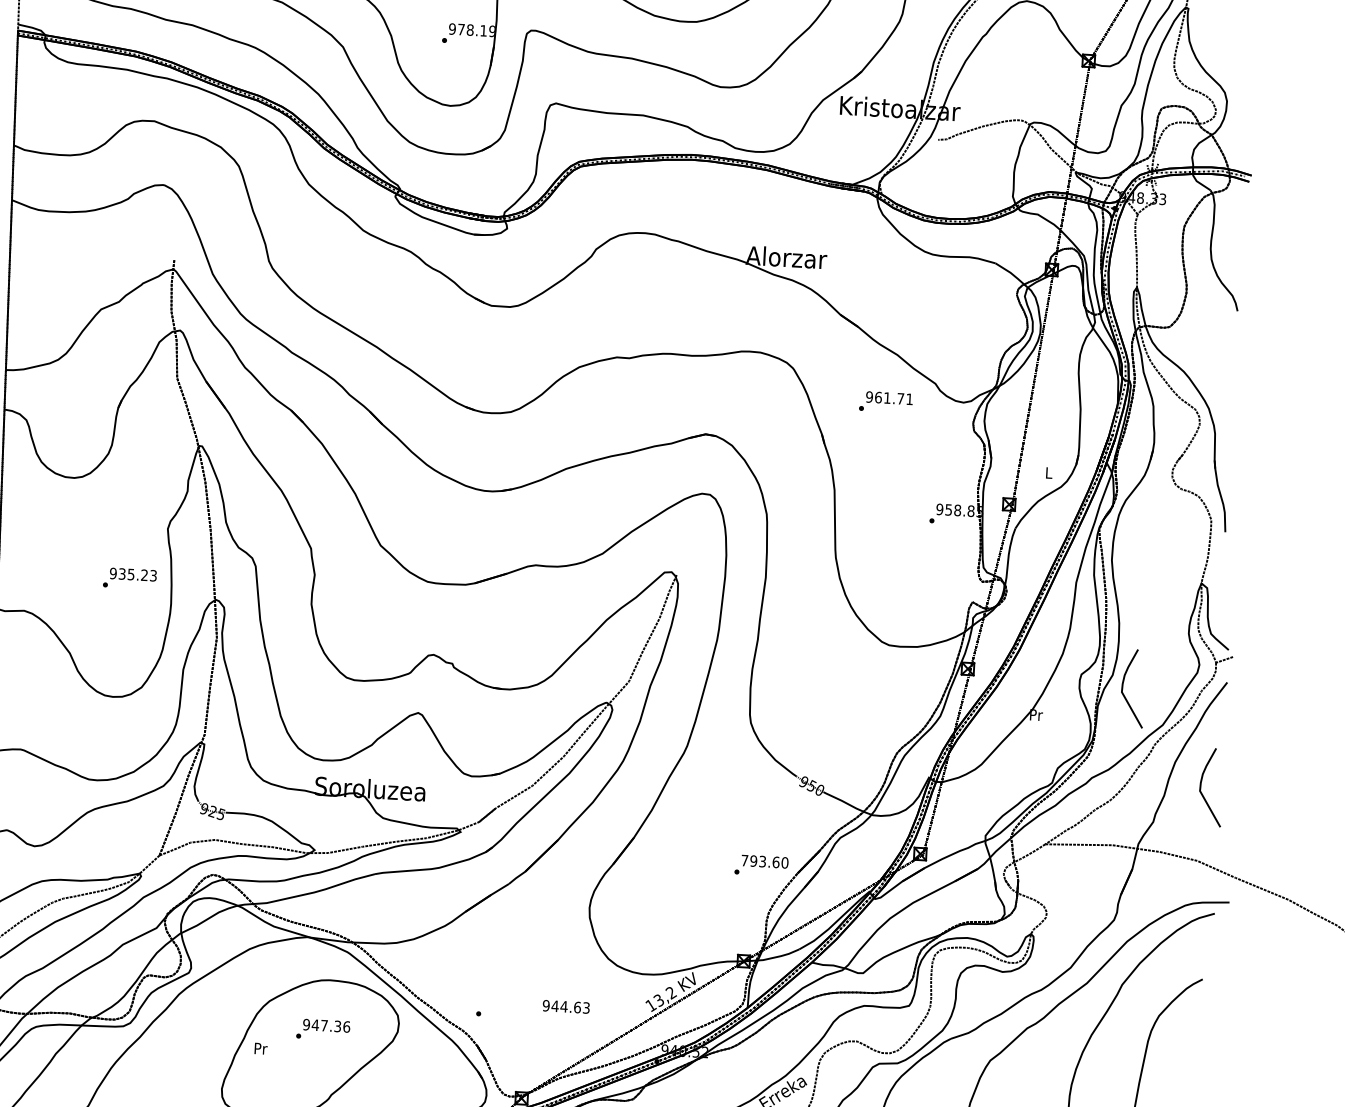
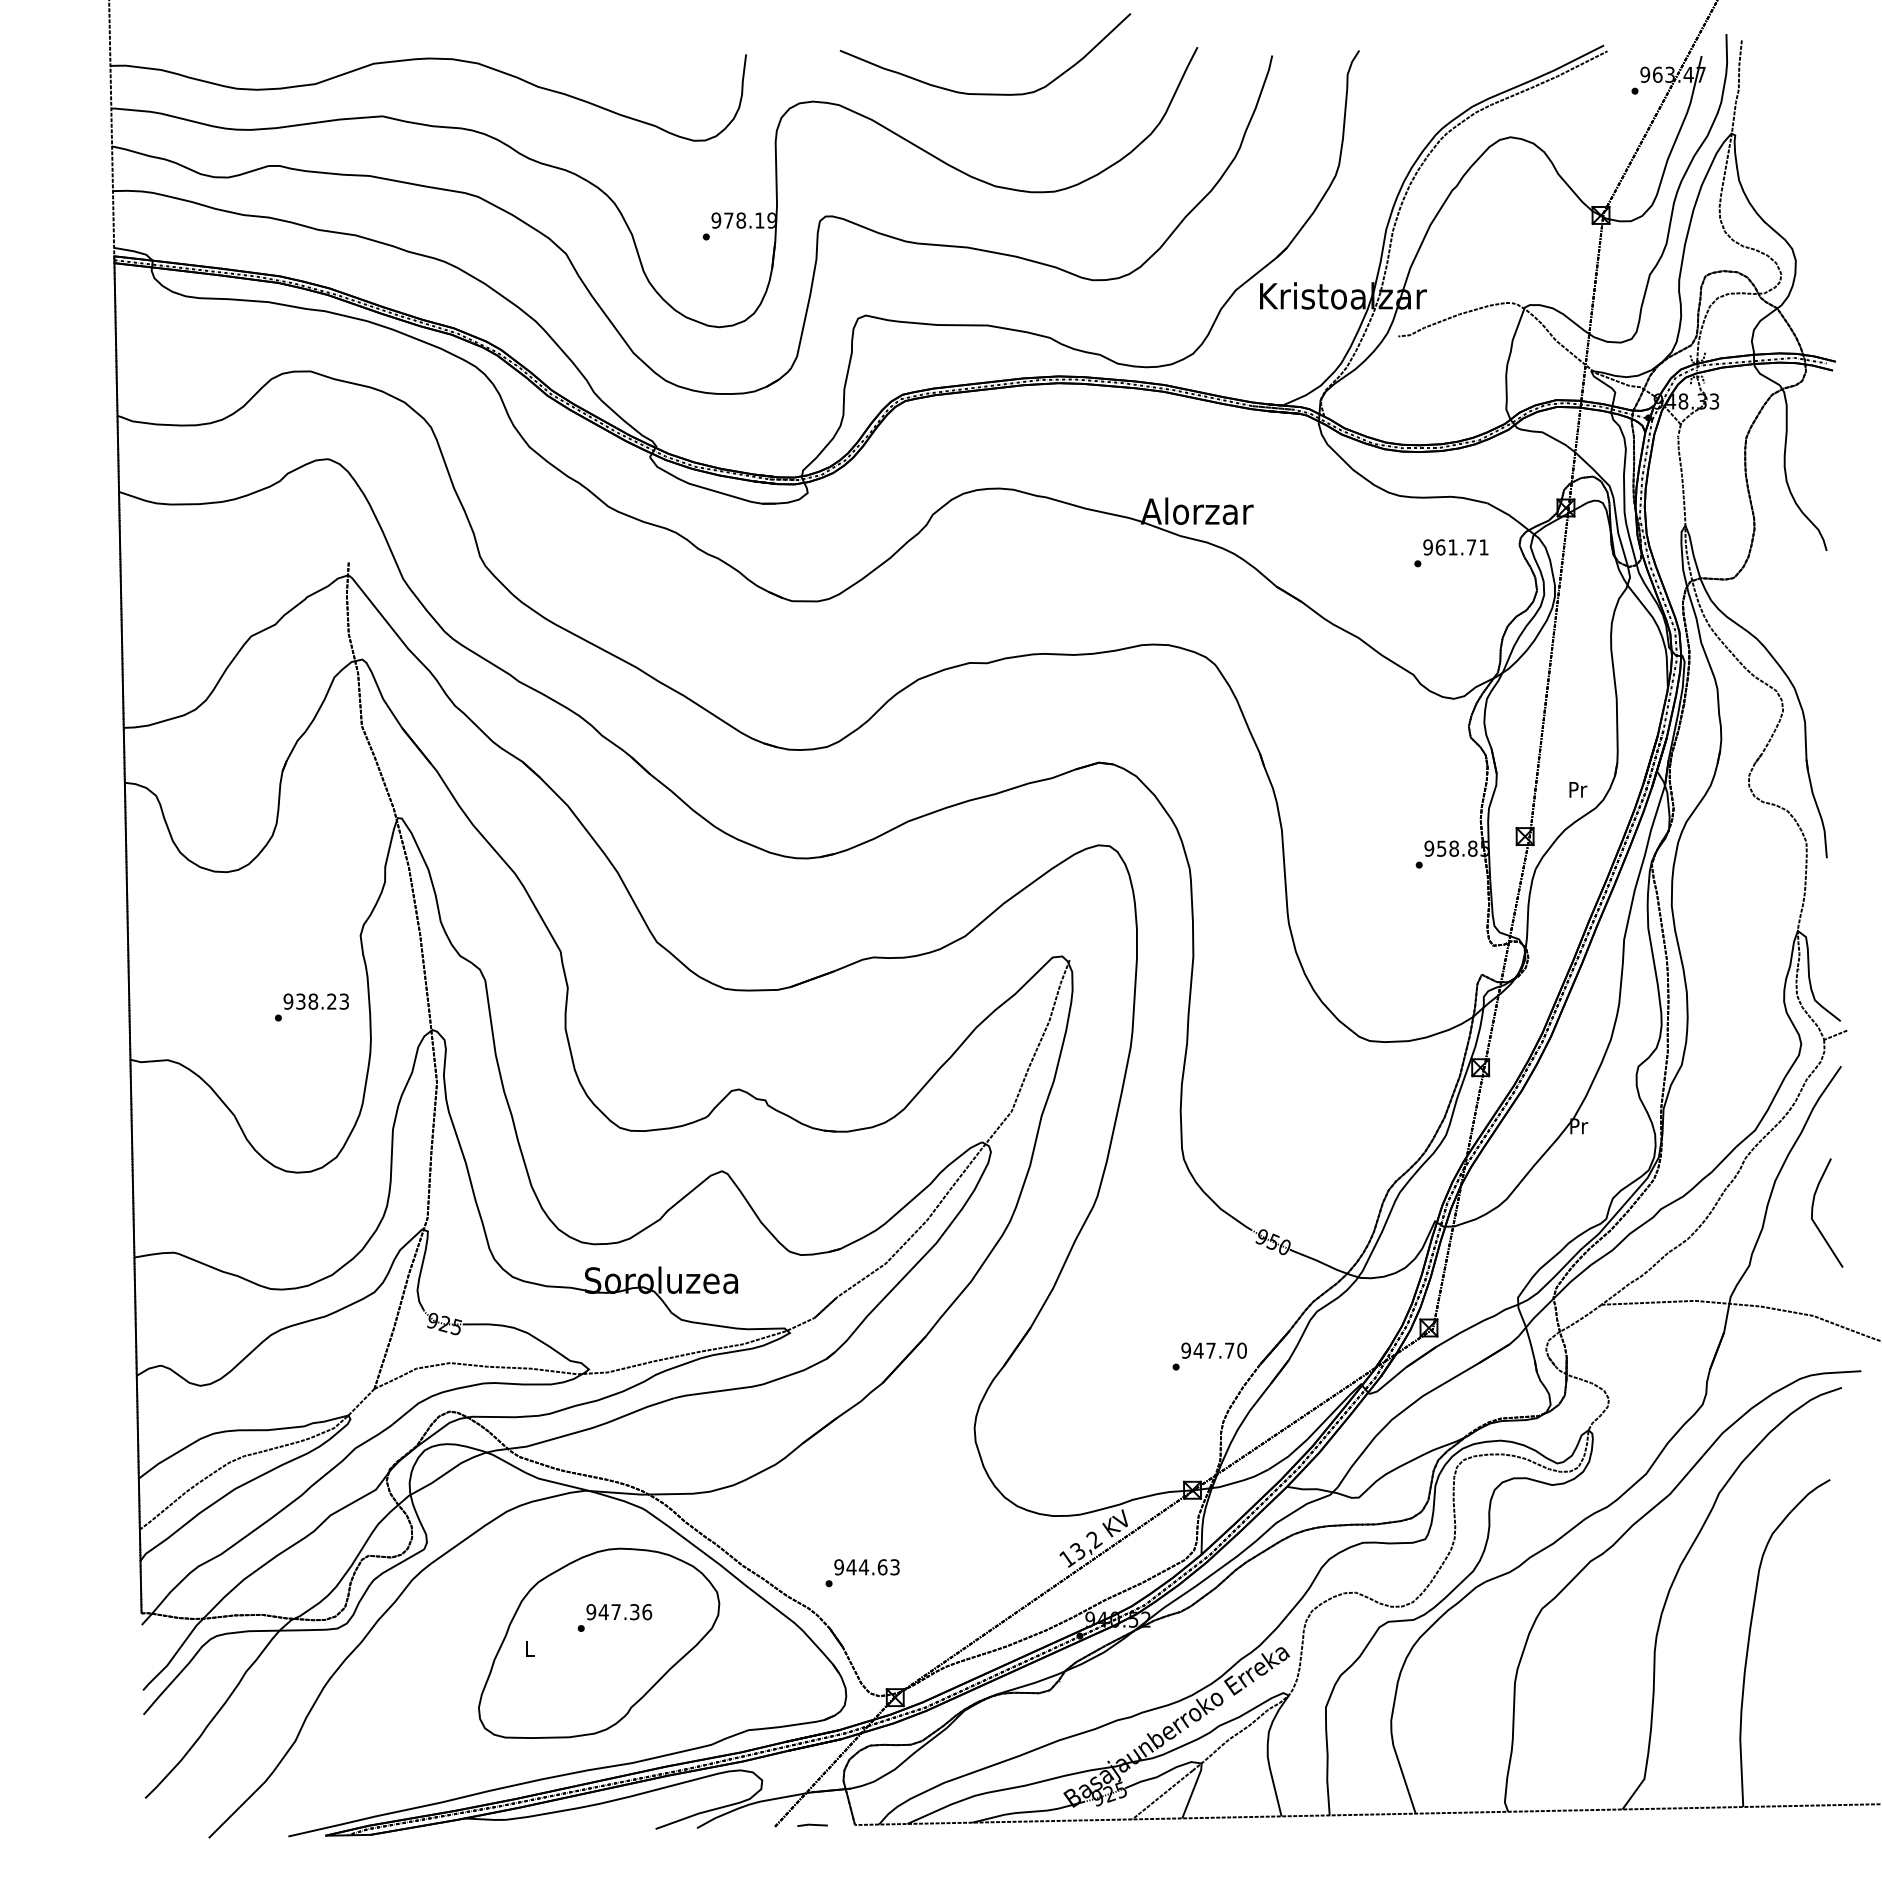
text: (886, 402) -> (1451, 553), moved
text: (1049, 472) -> (1578, 789), L -> Pr
text: (131, 574) -> (313, 1001), 935.23 -> 938.23
curve: (1123, 686) -> (1697, 1080), removed
text: (760, 861) -> (1207, 1350), 793.60 -> 947.70
text: (565, 1007) -> (866, 1567), moved
text: (261, 1048) -> (530, 1648), Pr -> L

